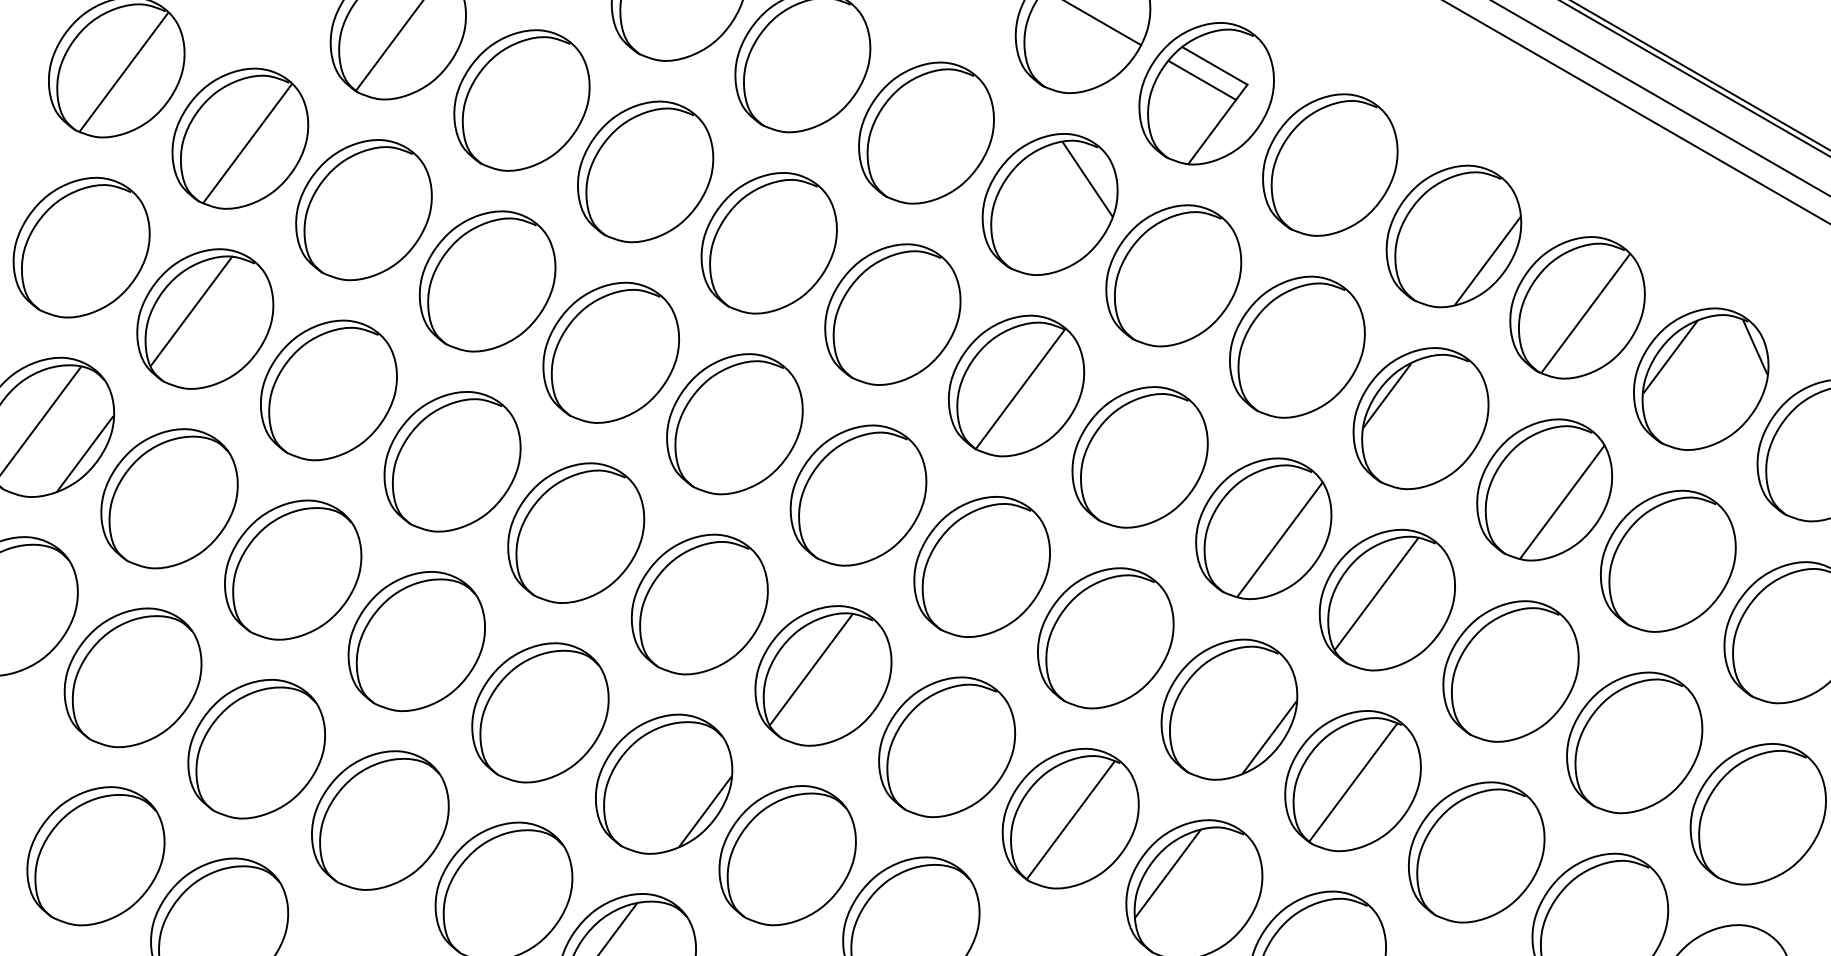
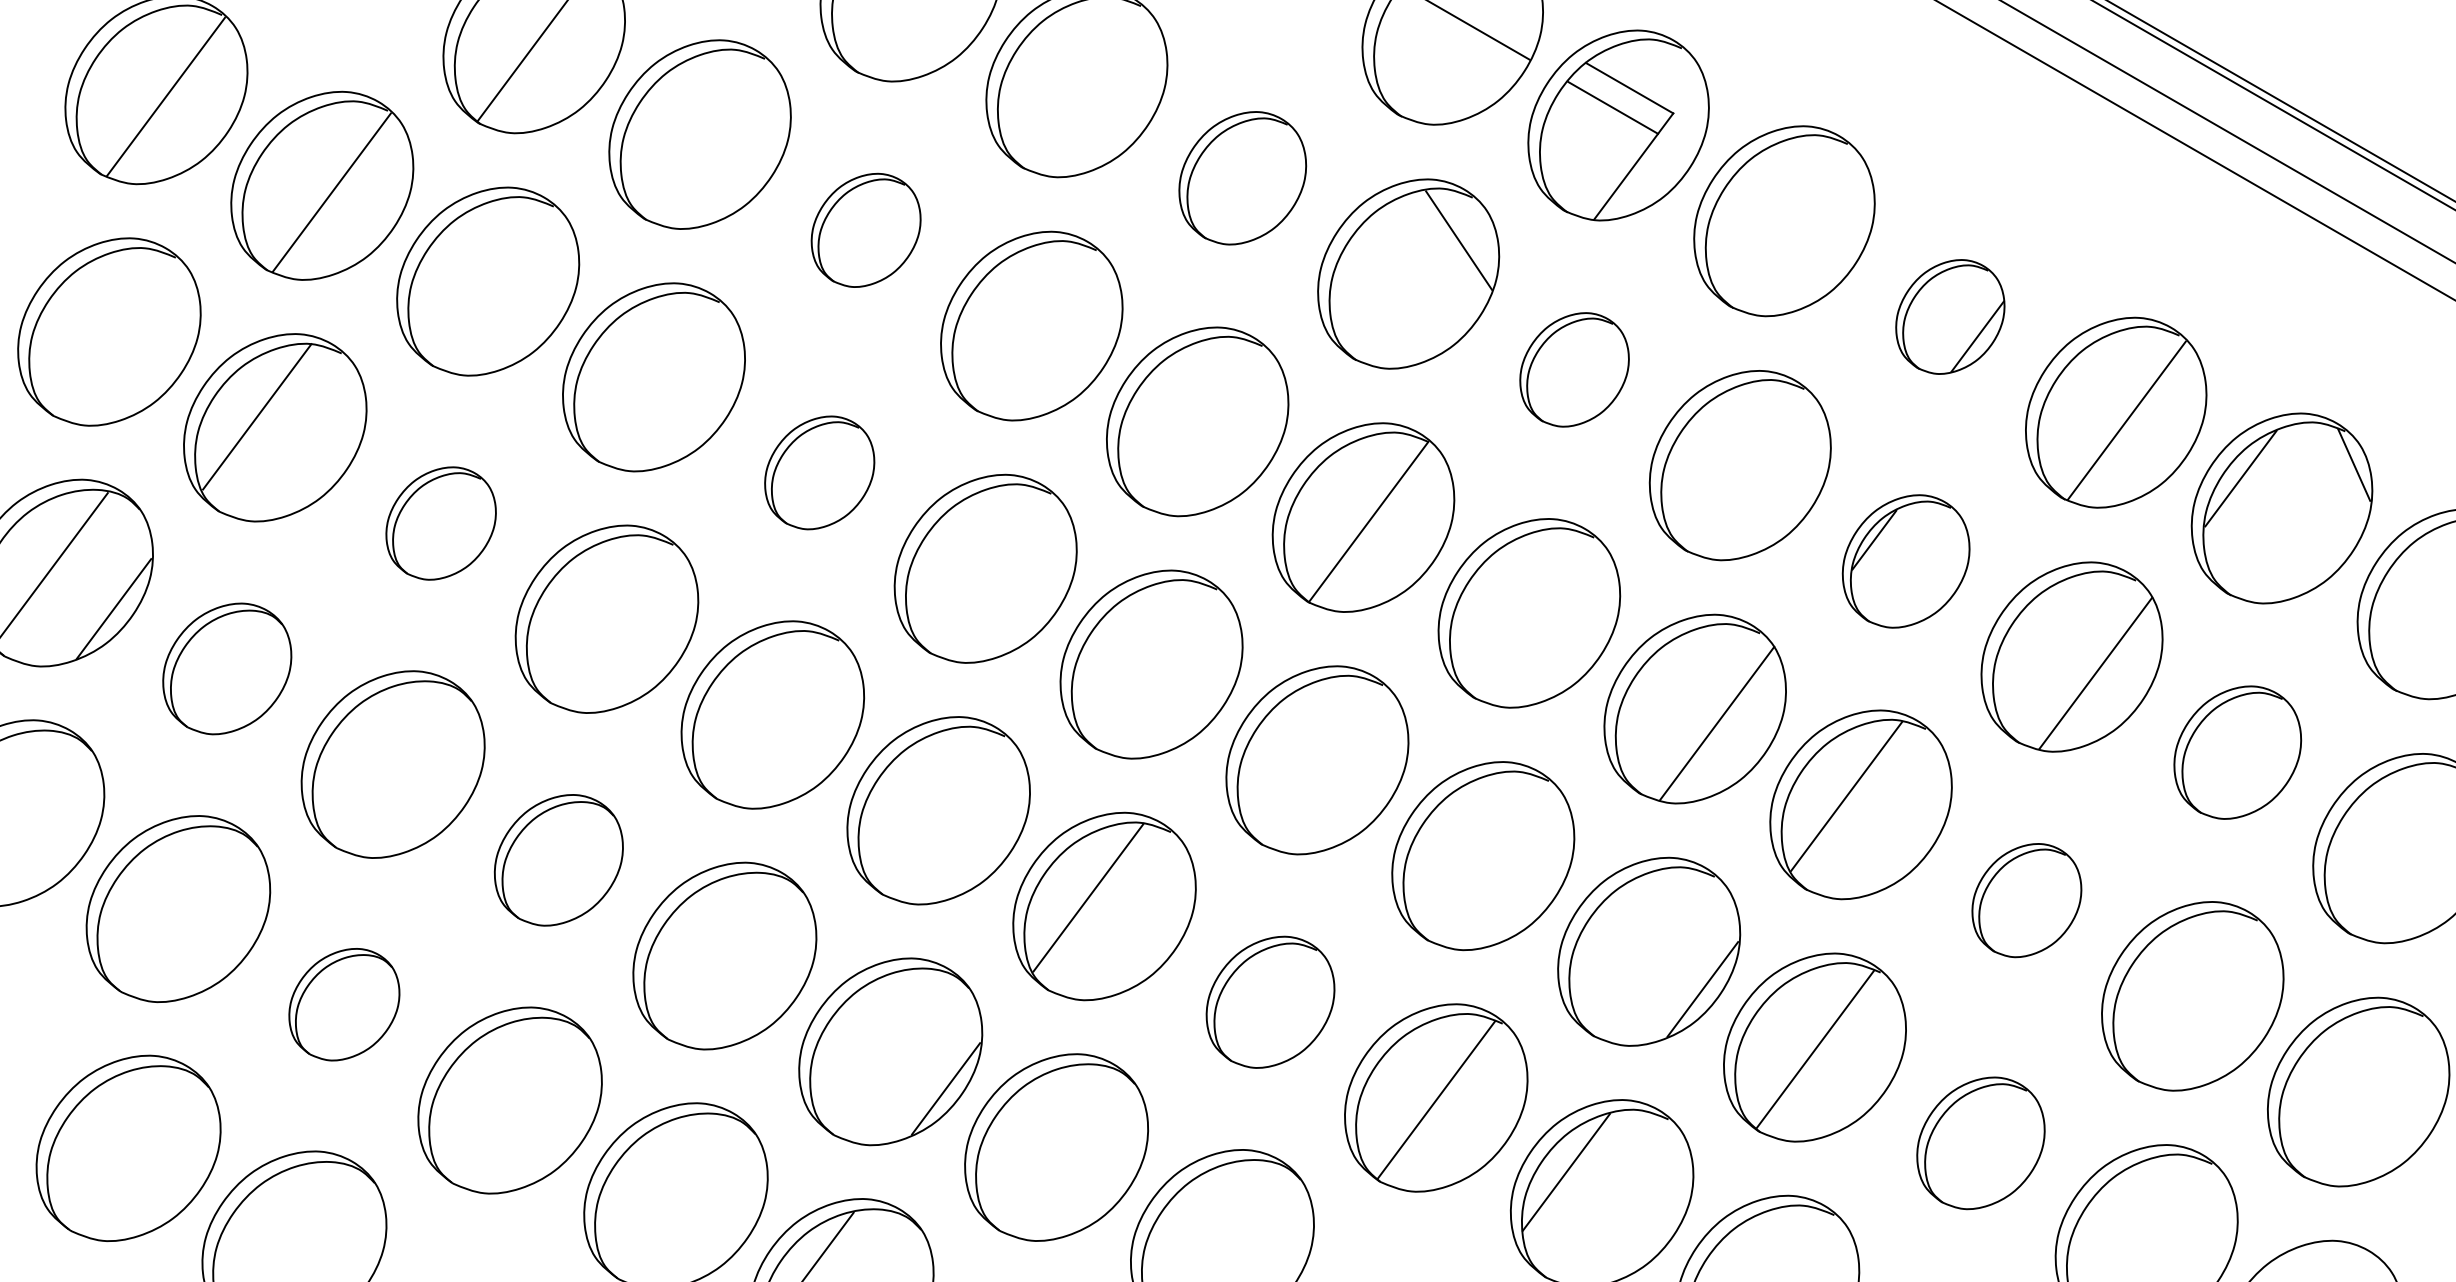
part: (926, 132) -> (1242, 177), size x0.7
part: (645, 171) -> (865, 229), size x0.6
part: (1453, 236) -> (1949, 317), size x0.6
part: (1173, 275) -> (1574, 369), size x0.6
part: (610, 352) -> (818, 472), size x0.6
part: (328, 390) -> (440, 523), size x0.6
part: (1420, 418) -> (1905, 561), size x0.7
part: (169, 498) -> (227, 668), size x0.7
part: (1667, 560) -> (2236, 751), size x0.7
part: (416, 641) -> (558, 860), size x0.7
part: (1510, 671) -> (2026, 900), size x0.6
part: (947, 747) -> (1270, 1002), size x0.7
part: (256, 748) -> (343, 1003), size x0.6
part: (1476, 852) -> (1980, 1143), size x0.7

